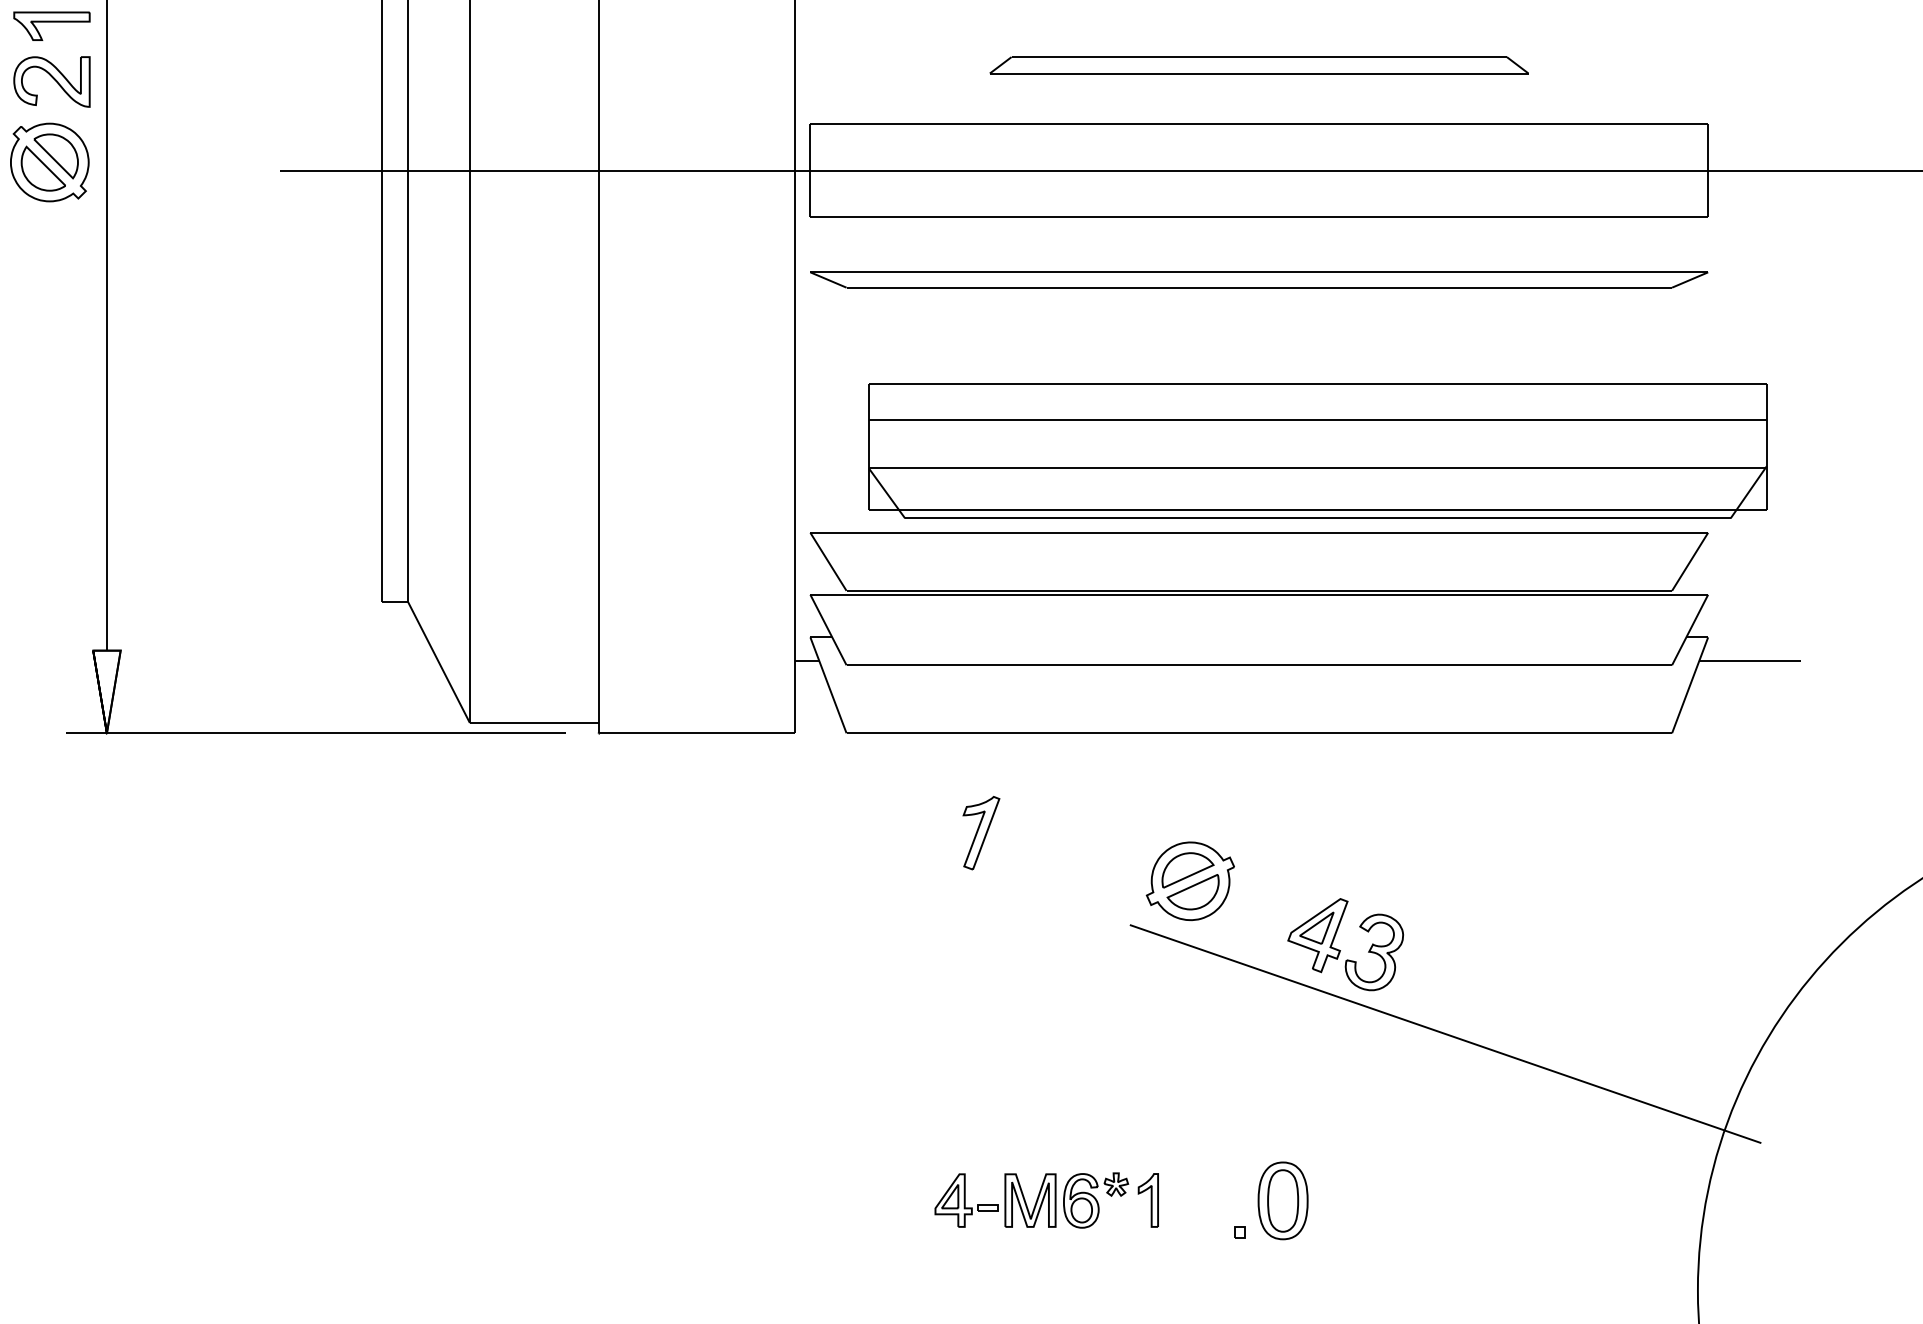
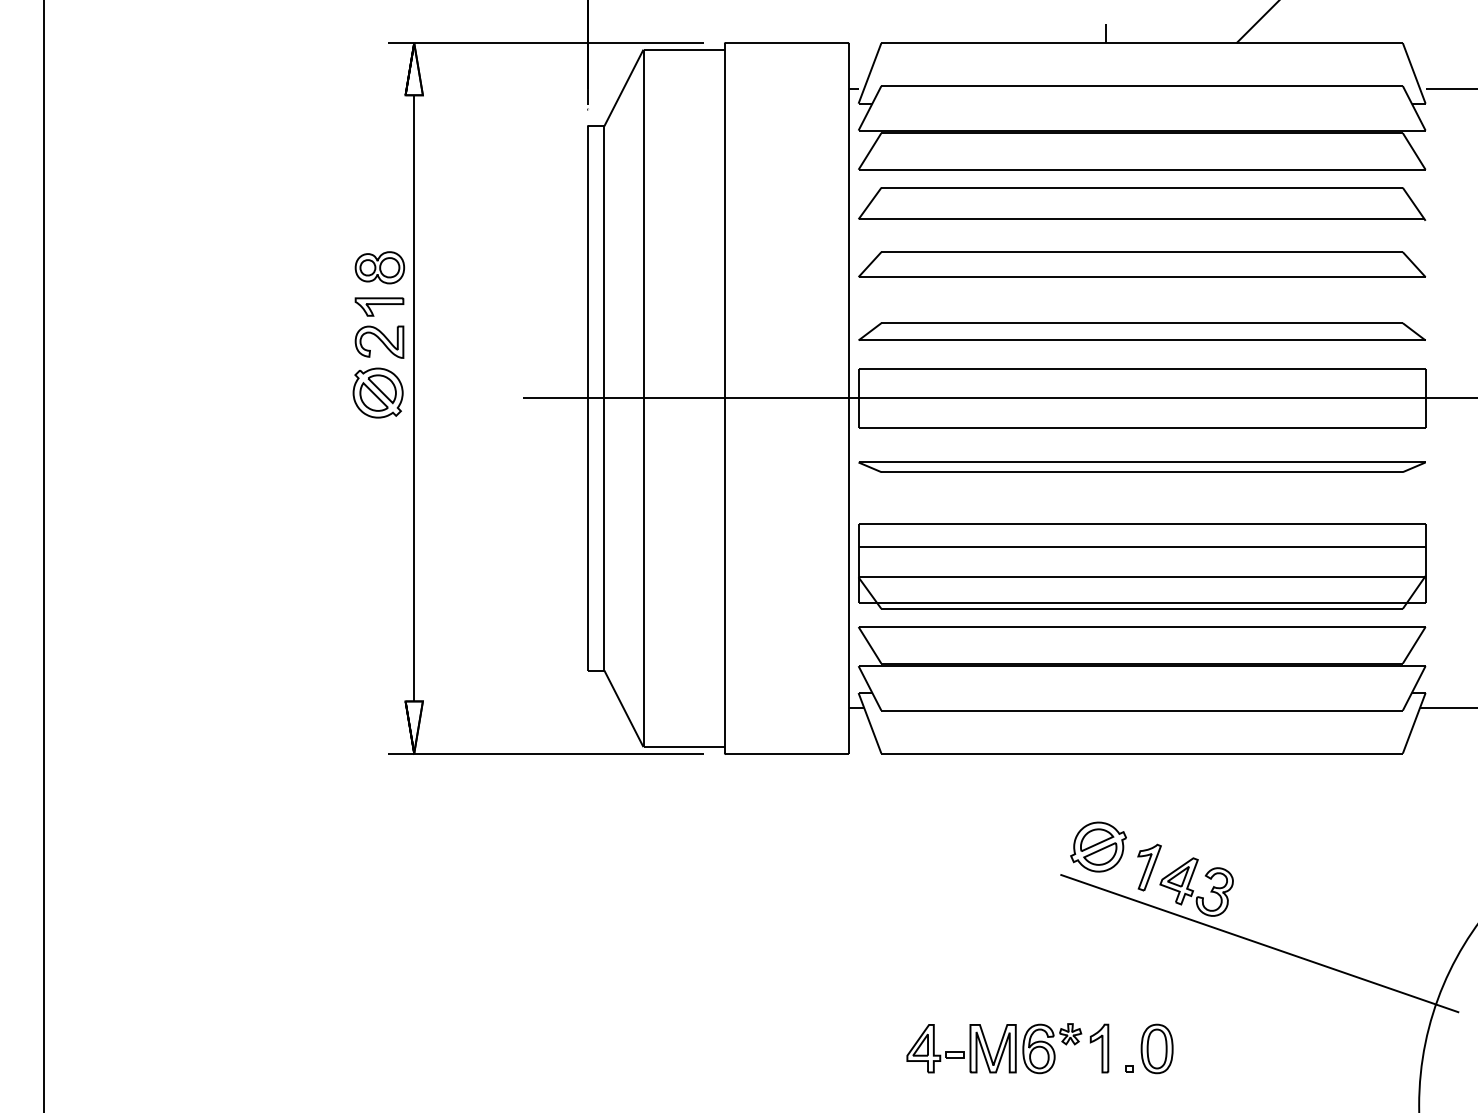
part: (1258, 64) -> (1141, 331), size x1.67
part: (1318, 451) -> (1142, 566), moved
part: (981, 832) -> (1149, 867), moved
part: (1046, 1200) -> (1007, 1048), size x1.43

